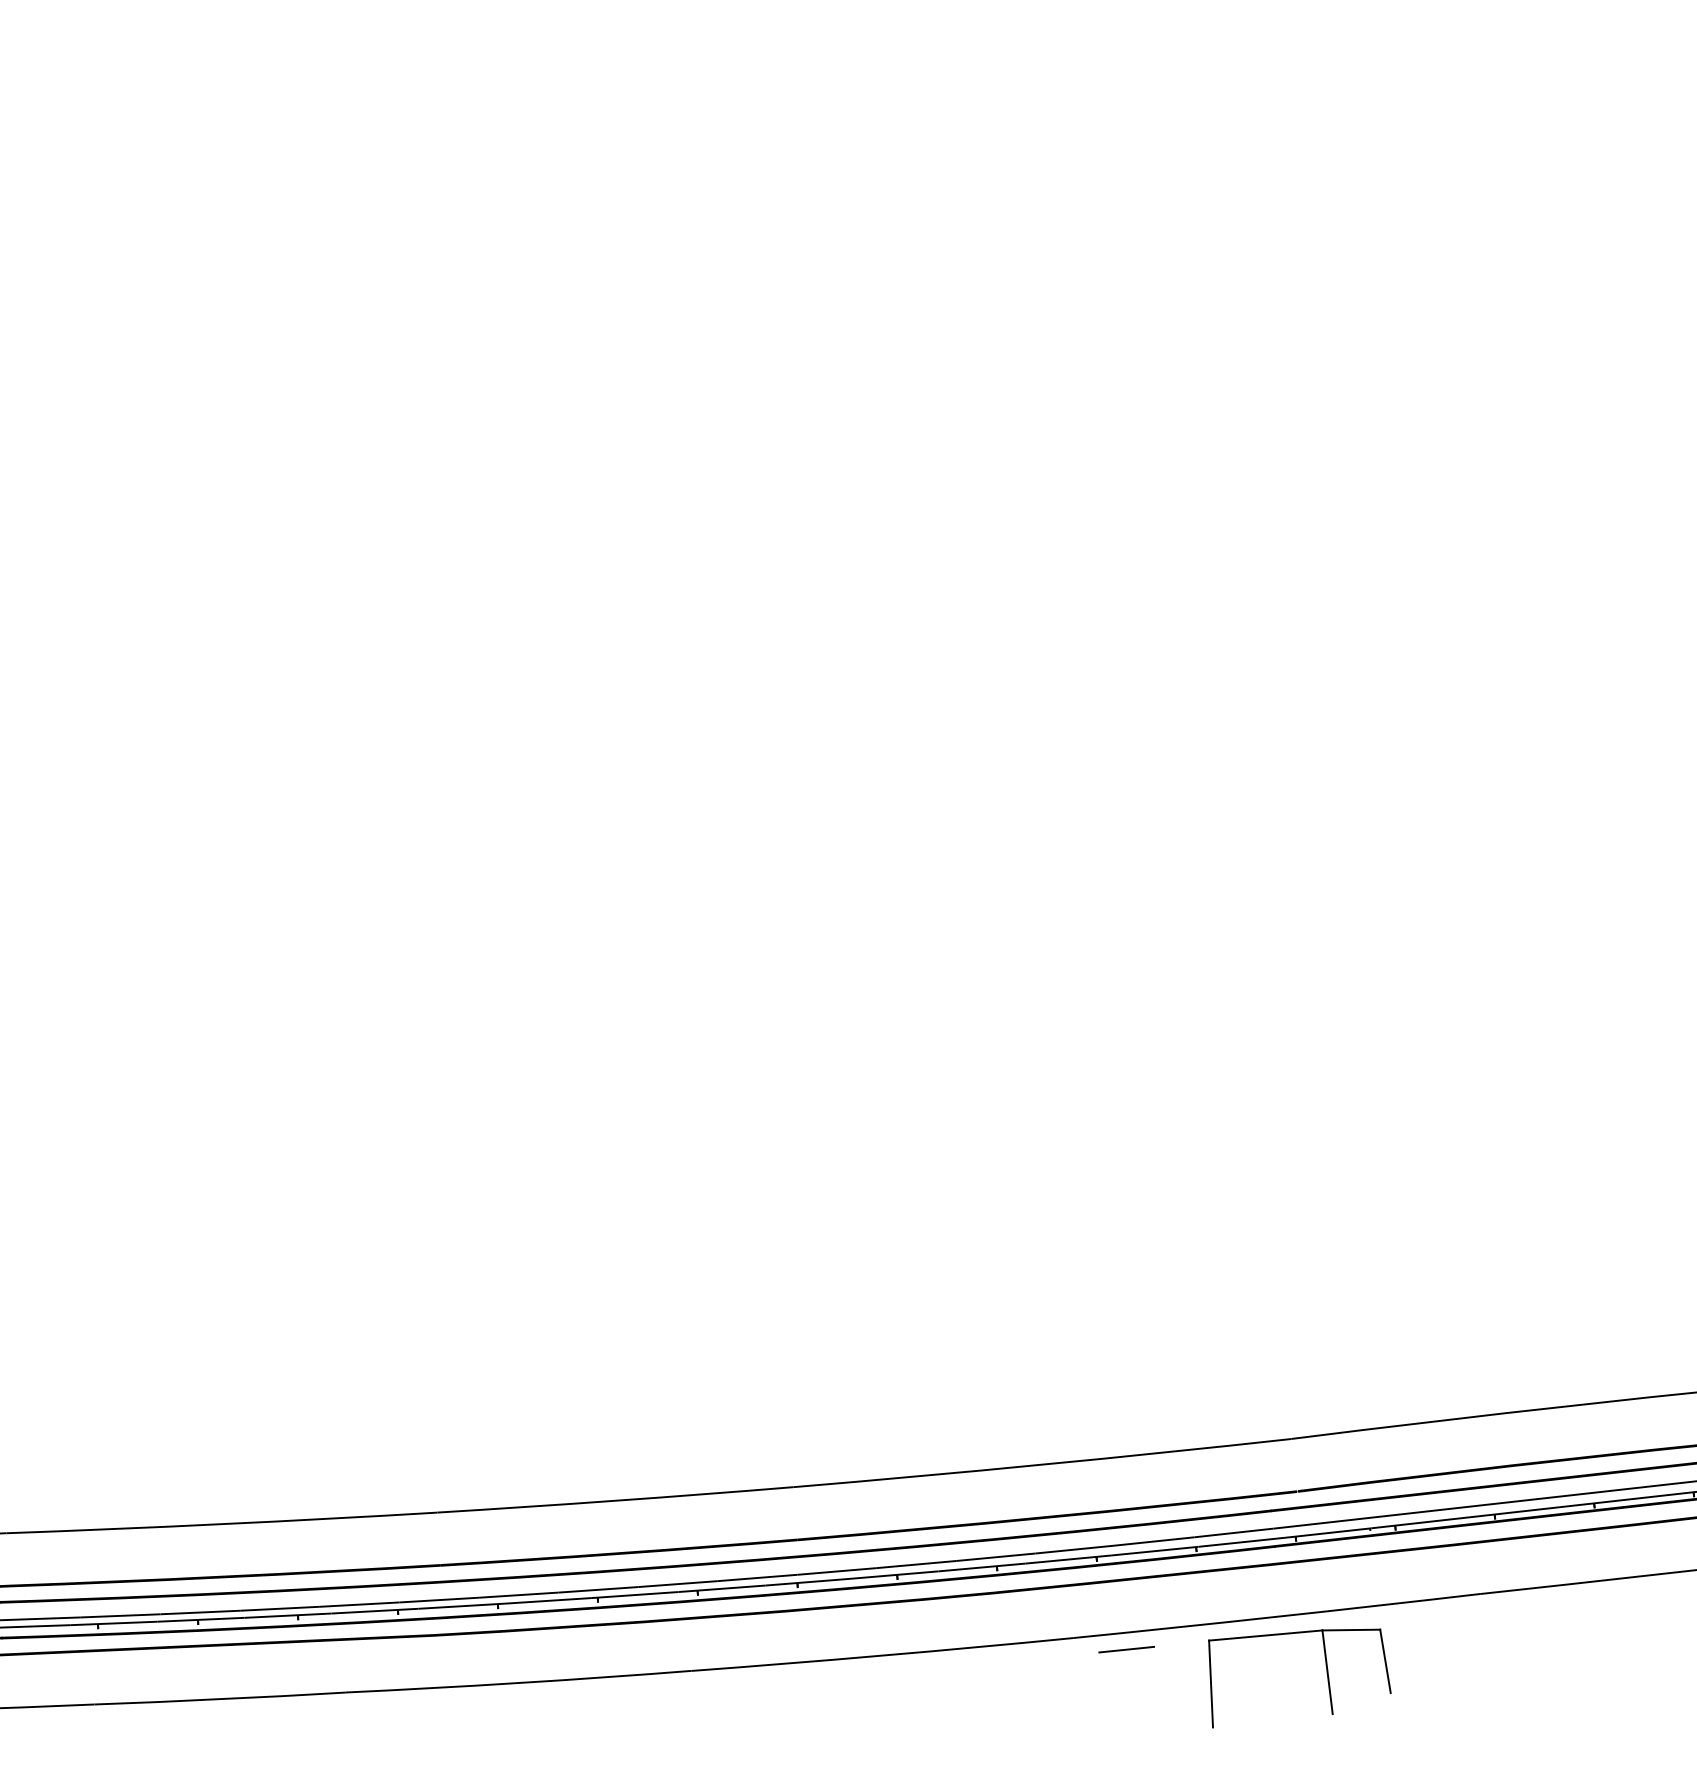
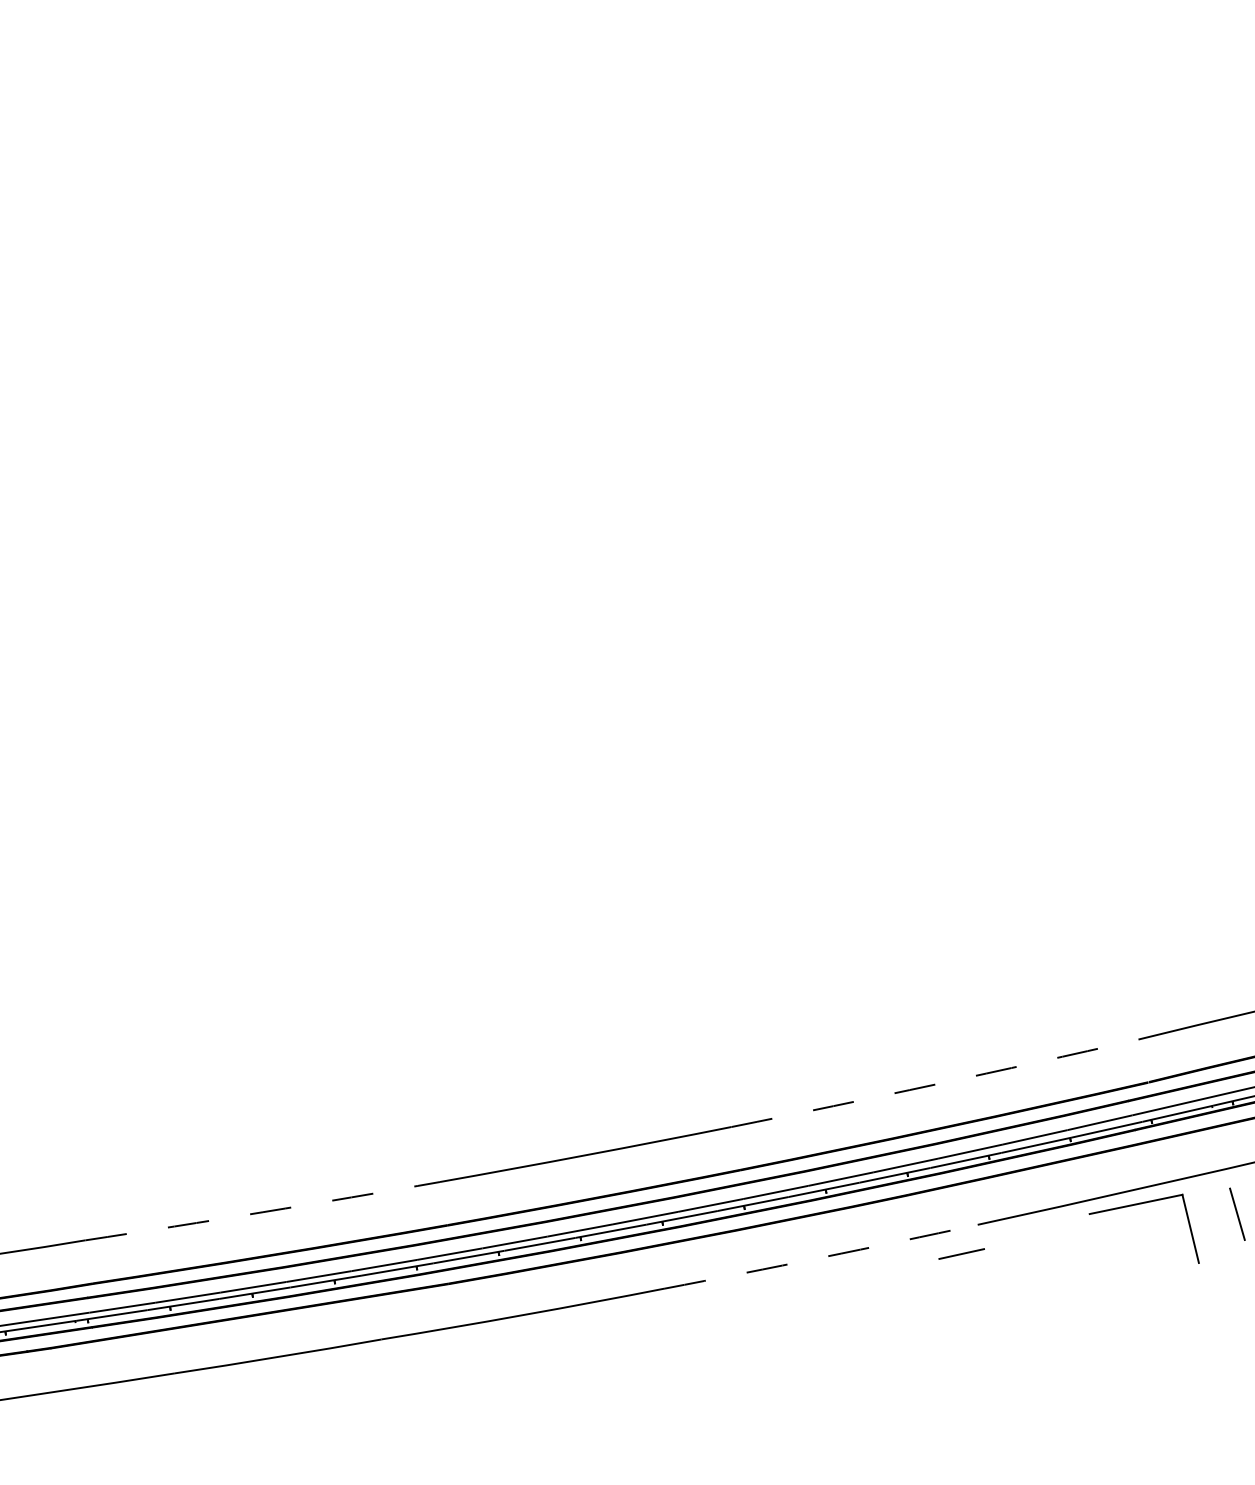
arc: (1042, 1464) -> (935, 1084), solid -> dashed
arc: (222, 1524) -> (263, 1212), solid -> dashed
line: (1351, 1629) -> (1206, 1191), removed
line: (1126, 1649) -> (961, 1253), moved
arc: (882, 1655) -> (821, 1257), solid -> dashed
line: (1211, 1683) -> (1095, 1249), removed

